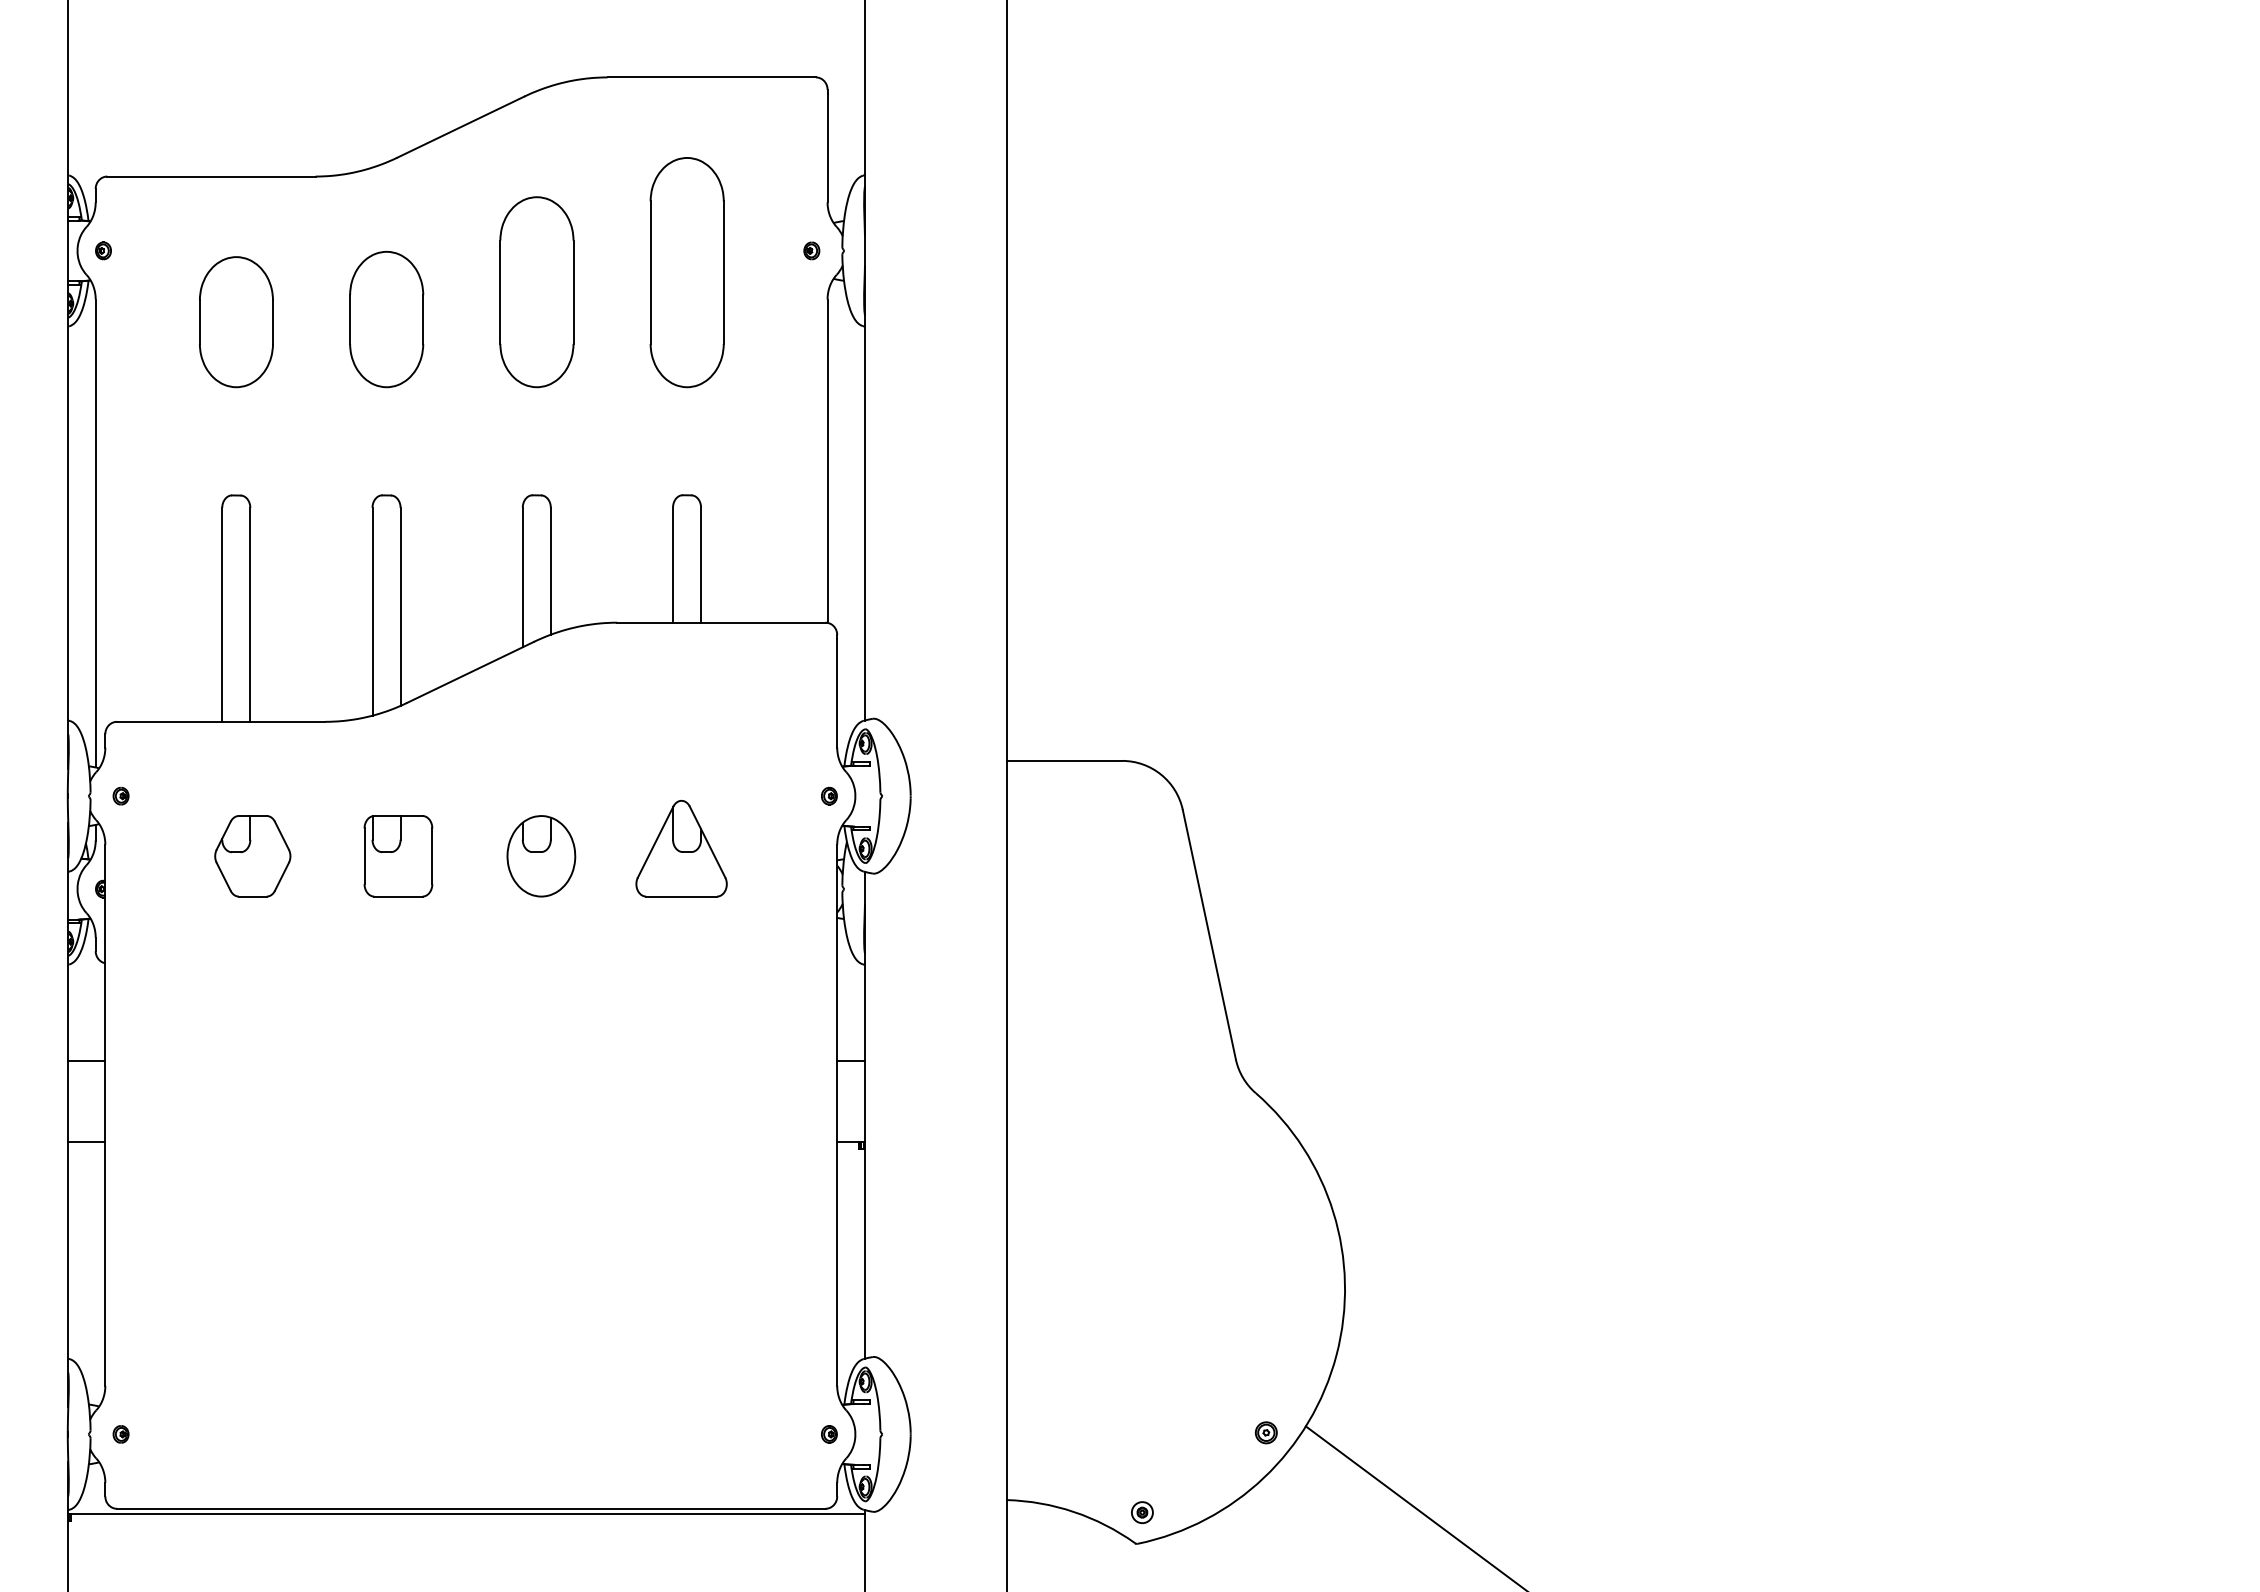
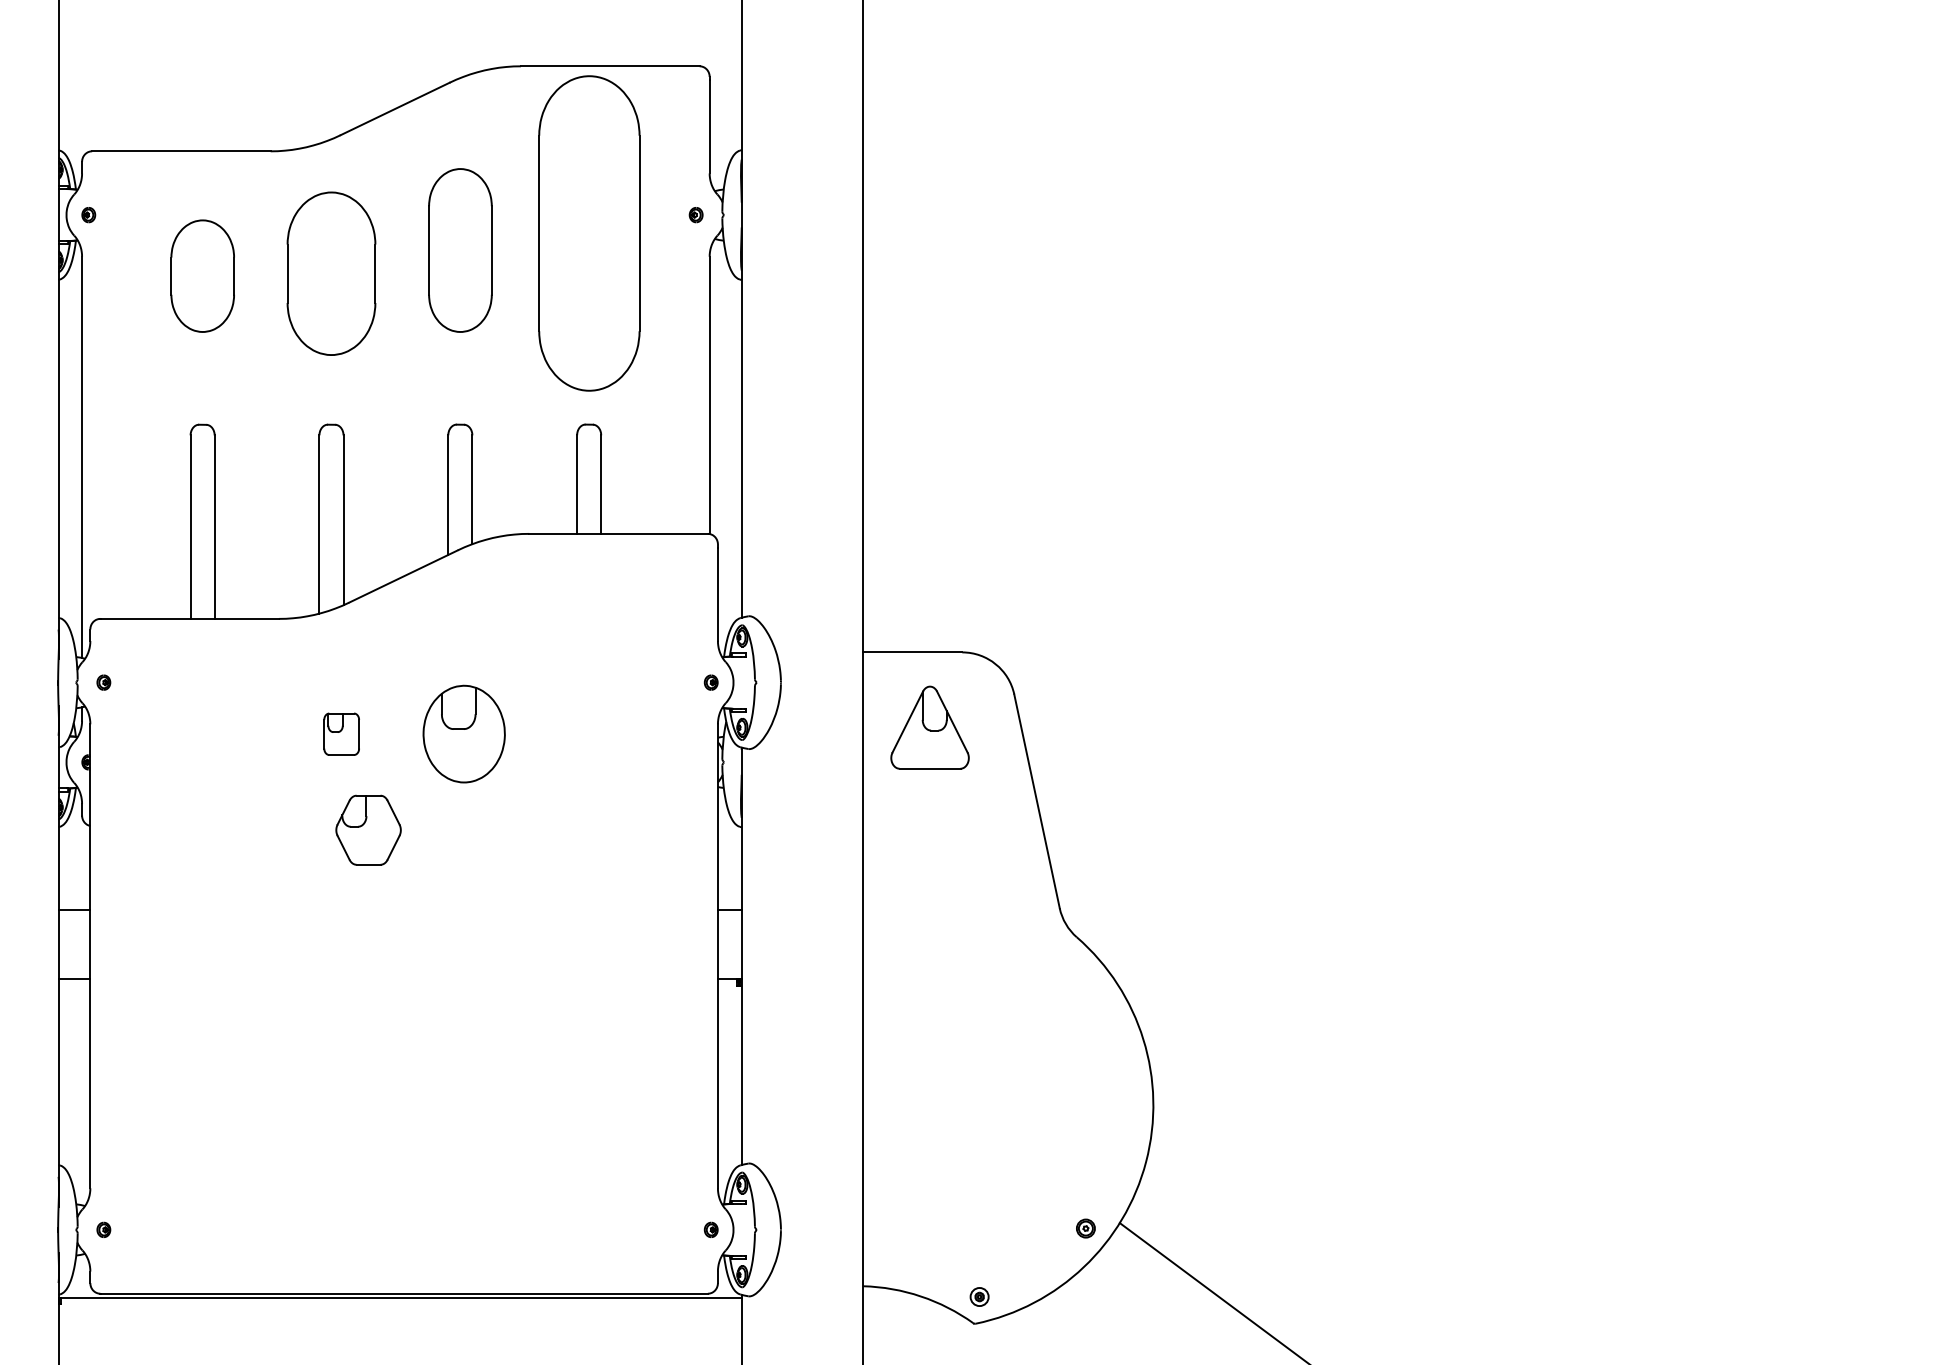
part: (686, 272) -> (588, 233), size x1.6
part: (386, 319) -> (331, 273), size x1.4
part: (681, 848) -> (929, 727), moved
part: (252, 856) -> (368, 830), moved
part: (398, 856) -> (341, 734), size x0.6
part: (541, 856) -> (464, 734), size x1.4

